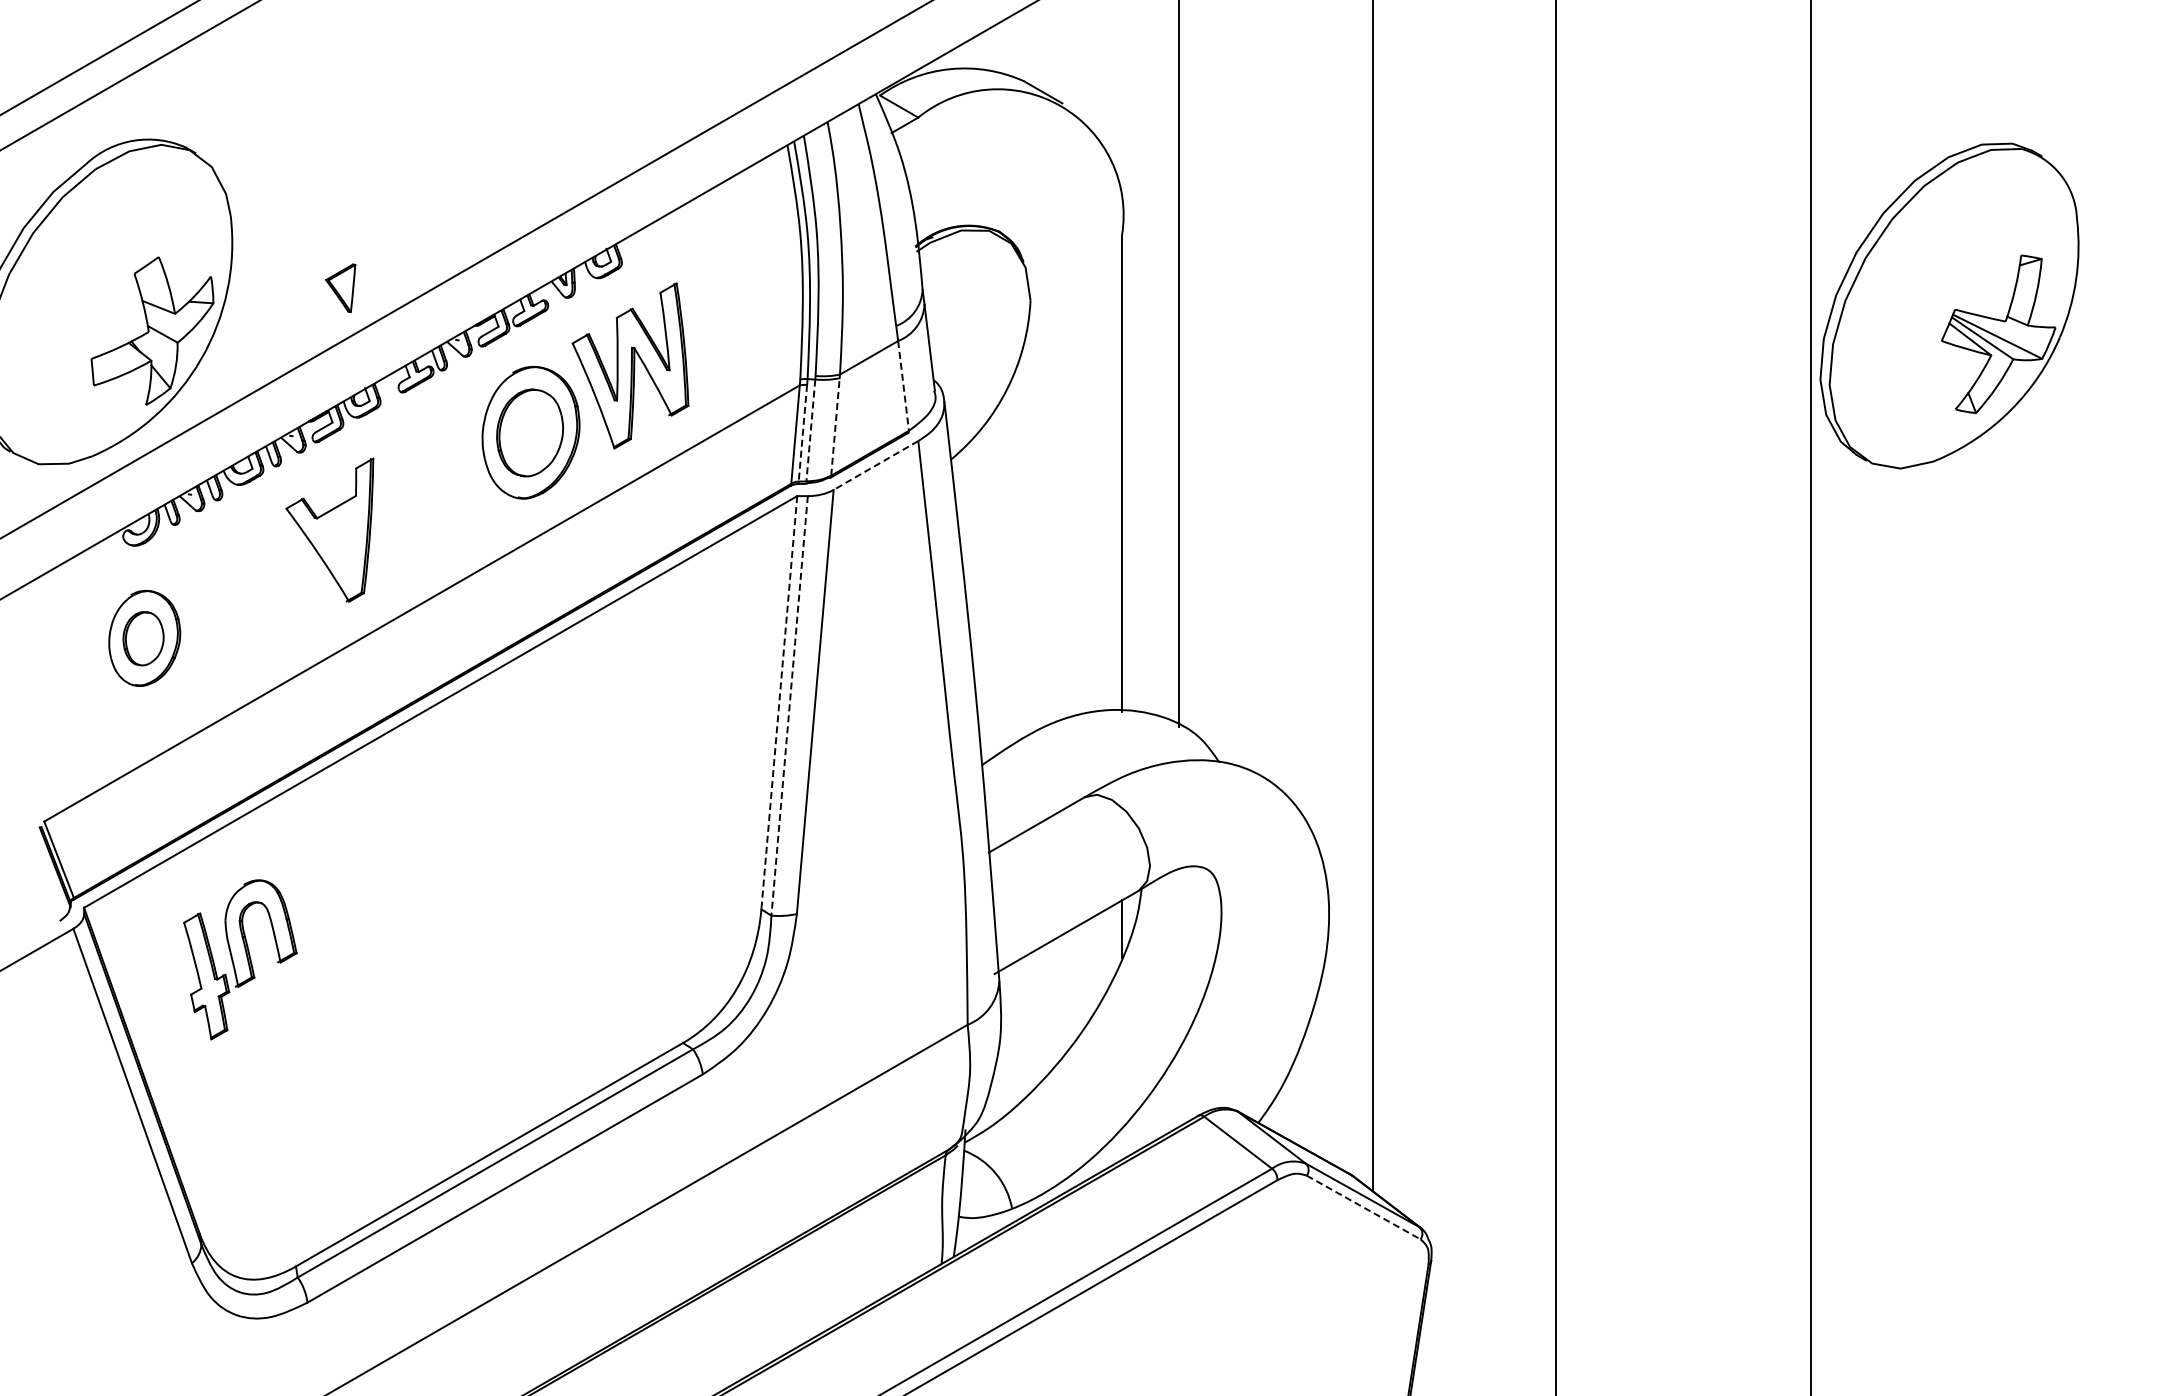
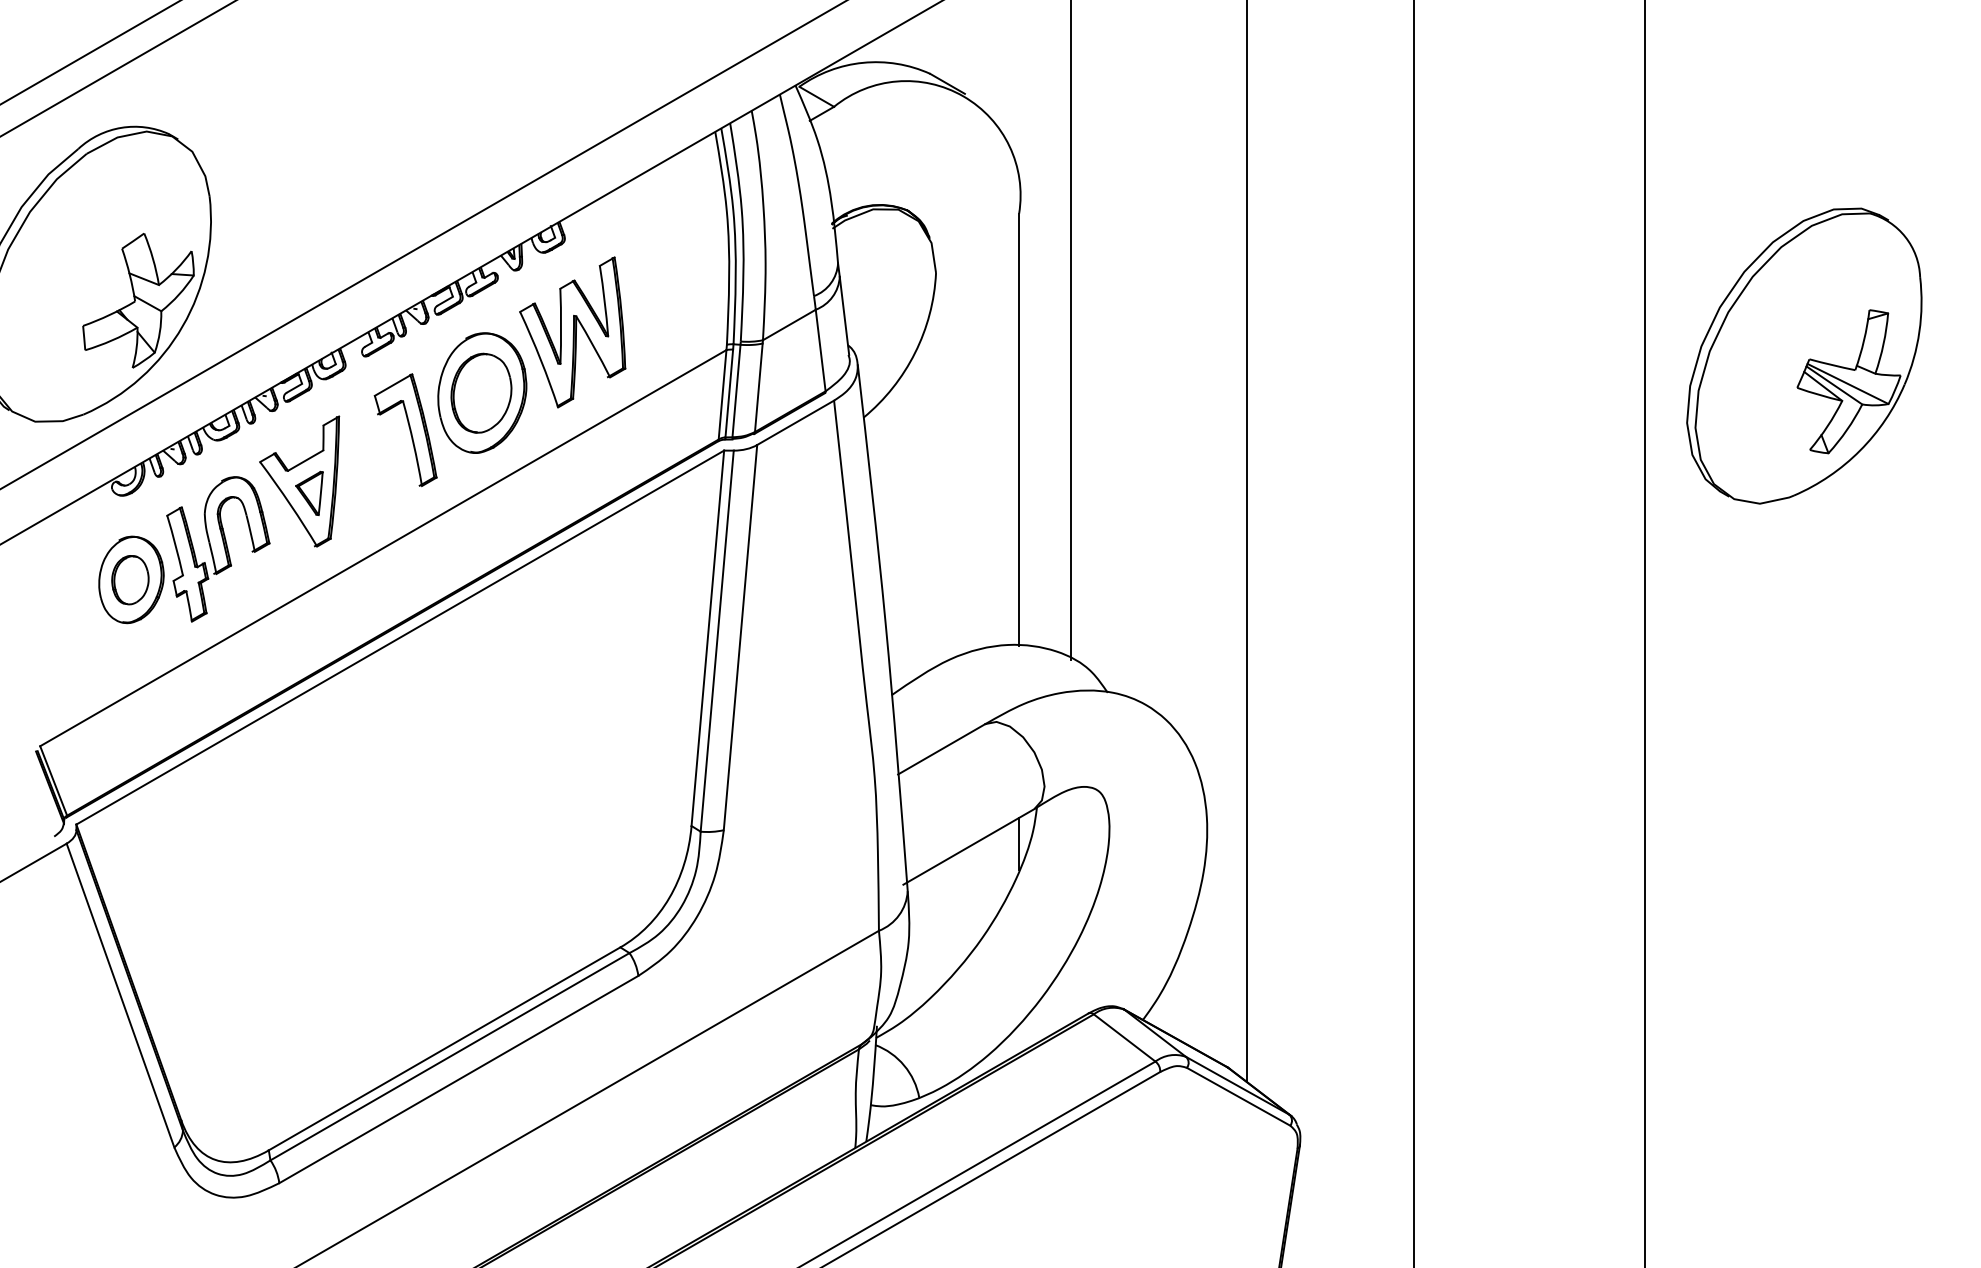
part: (340, 288) -> (309, 493), moved
part: (1949, 305) -> (1804, 355), moved
line: (903, 386) -> (820, 351), dashed -> solid
line: (835, 426) -> (758, 387), dashed -> solid
line: (810, 431) -> (736, 391), dashed -> solid
line: (802, 433) -> (728, 393), dashed -> solid
line: (875, 465) -> (795, 422), dashed -> solid
part: (446, 473) -> (405, 430), added
line: (779, 703) -> (708, 638), dashed -> solid
line: (789, 705) -> (717, 640), dashed -> solid
part: (240, 959) -> (218, 549), moved
line: (1364, 1207) -> (1239, 1096), dashed -> solid

